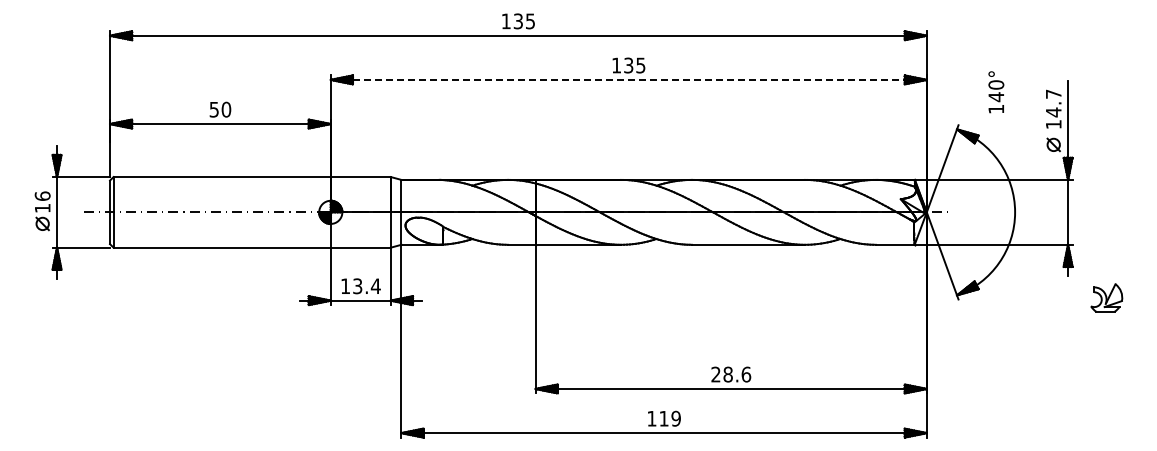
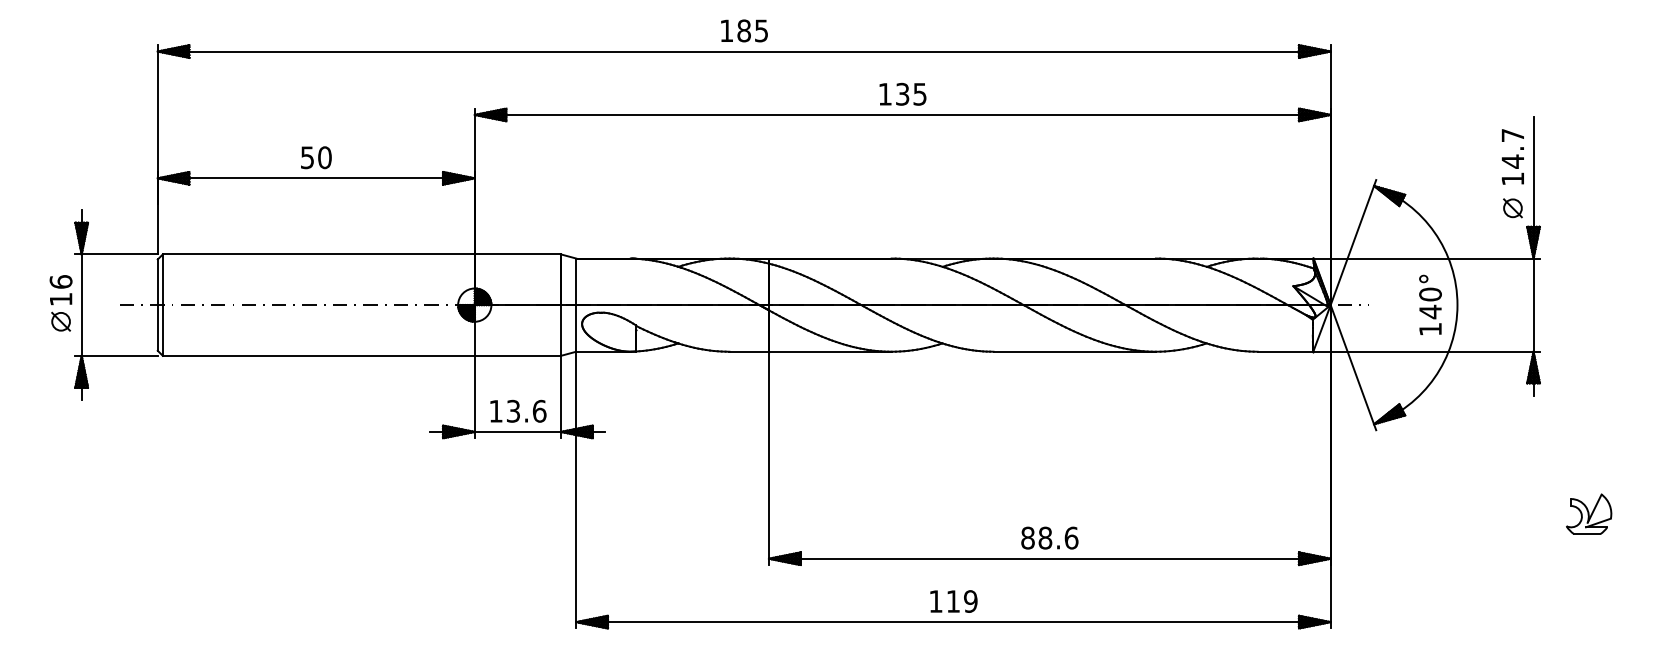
text: (518, 21) -> (744, 31), 135 -> 185
line: (629, 79) -> (903, 114), dashed -> solid
text: (996, 92) -> (1430, 305), moved
text: (375, 286) -> (538, 411), 13.4 -> 13.6
part: (1106, 297) -> (1588, 513), moved
text: (715, 374) -> (1027, 537), 28.6 -> 88.6

